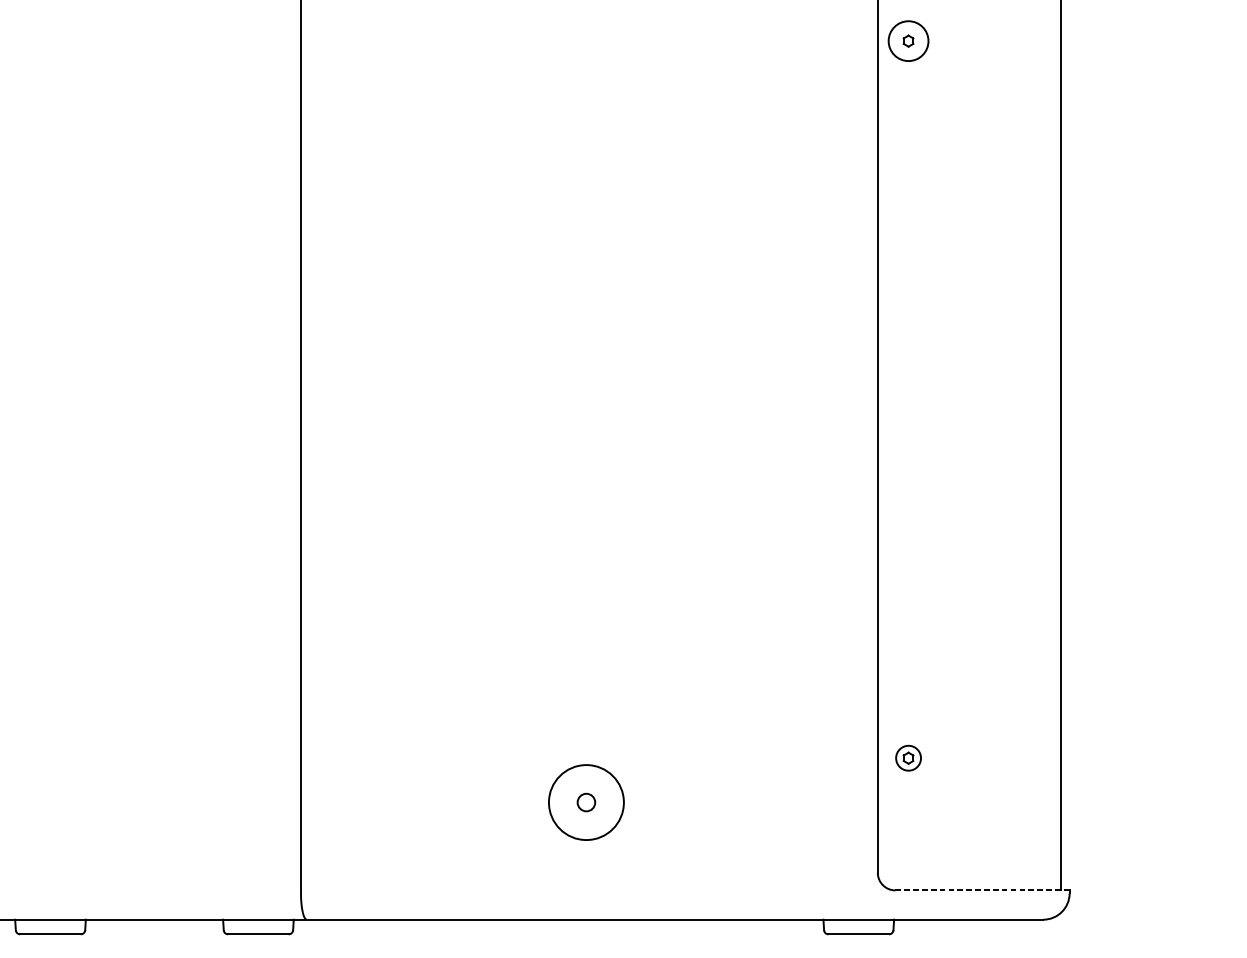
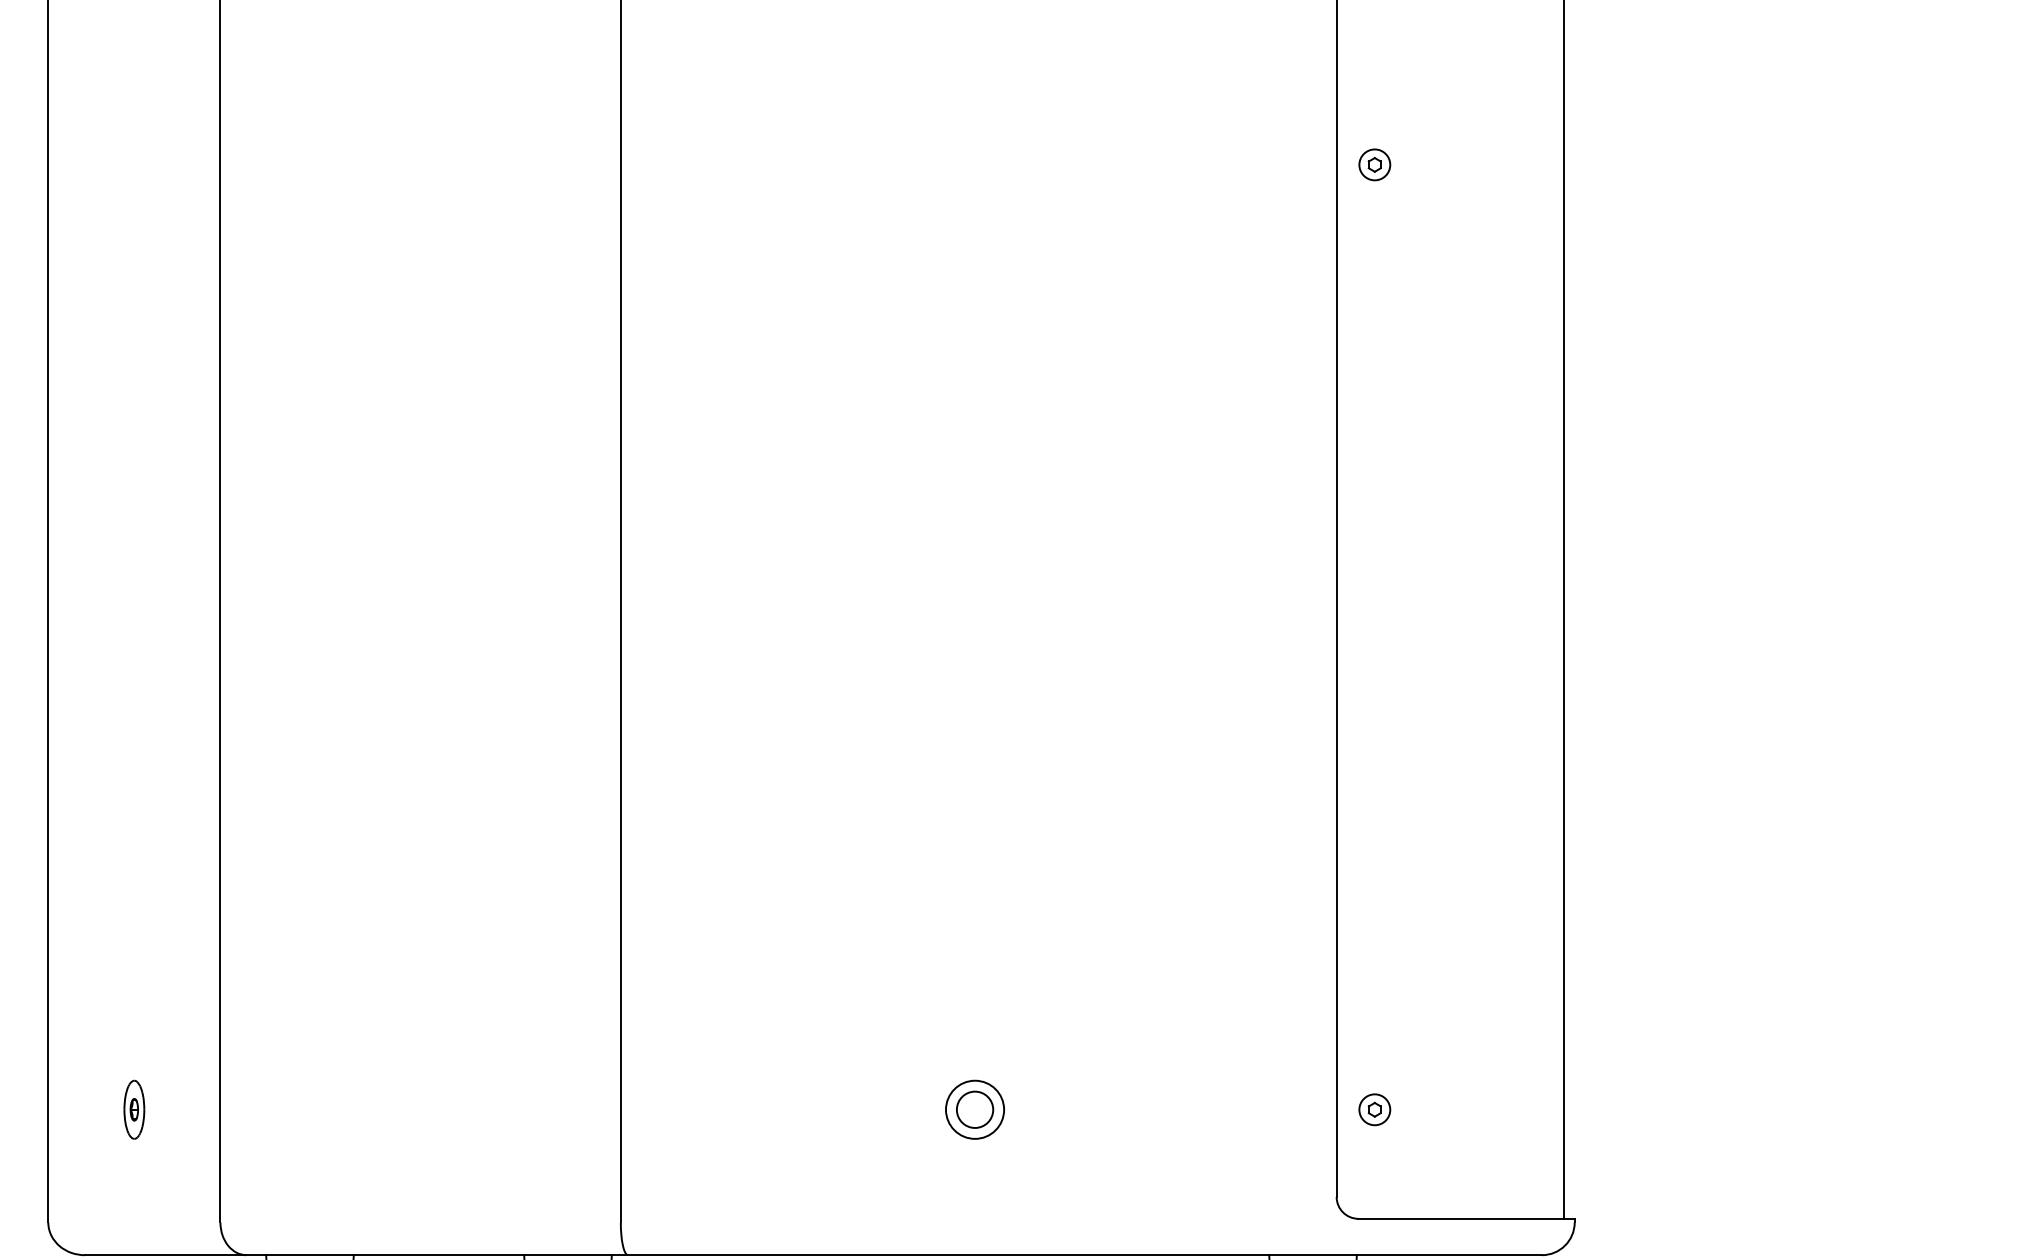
circle: (908, 40) -> (1374, 164), size x0.62
part: (908, 758) -> (1374, 1109), moved
circle: (585, 802) -> (974, 1109), size x0.62
circle: (585, 802) -> (974, 1109), size x1.67
line: (983, 890) -> (1467, 1218), dashed -> solid

